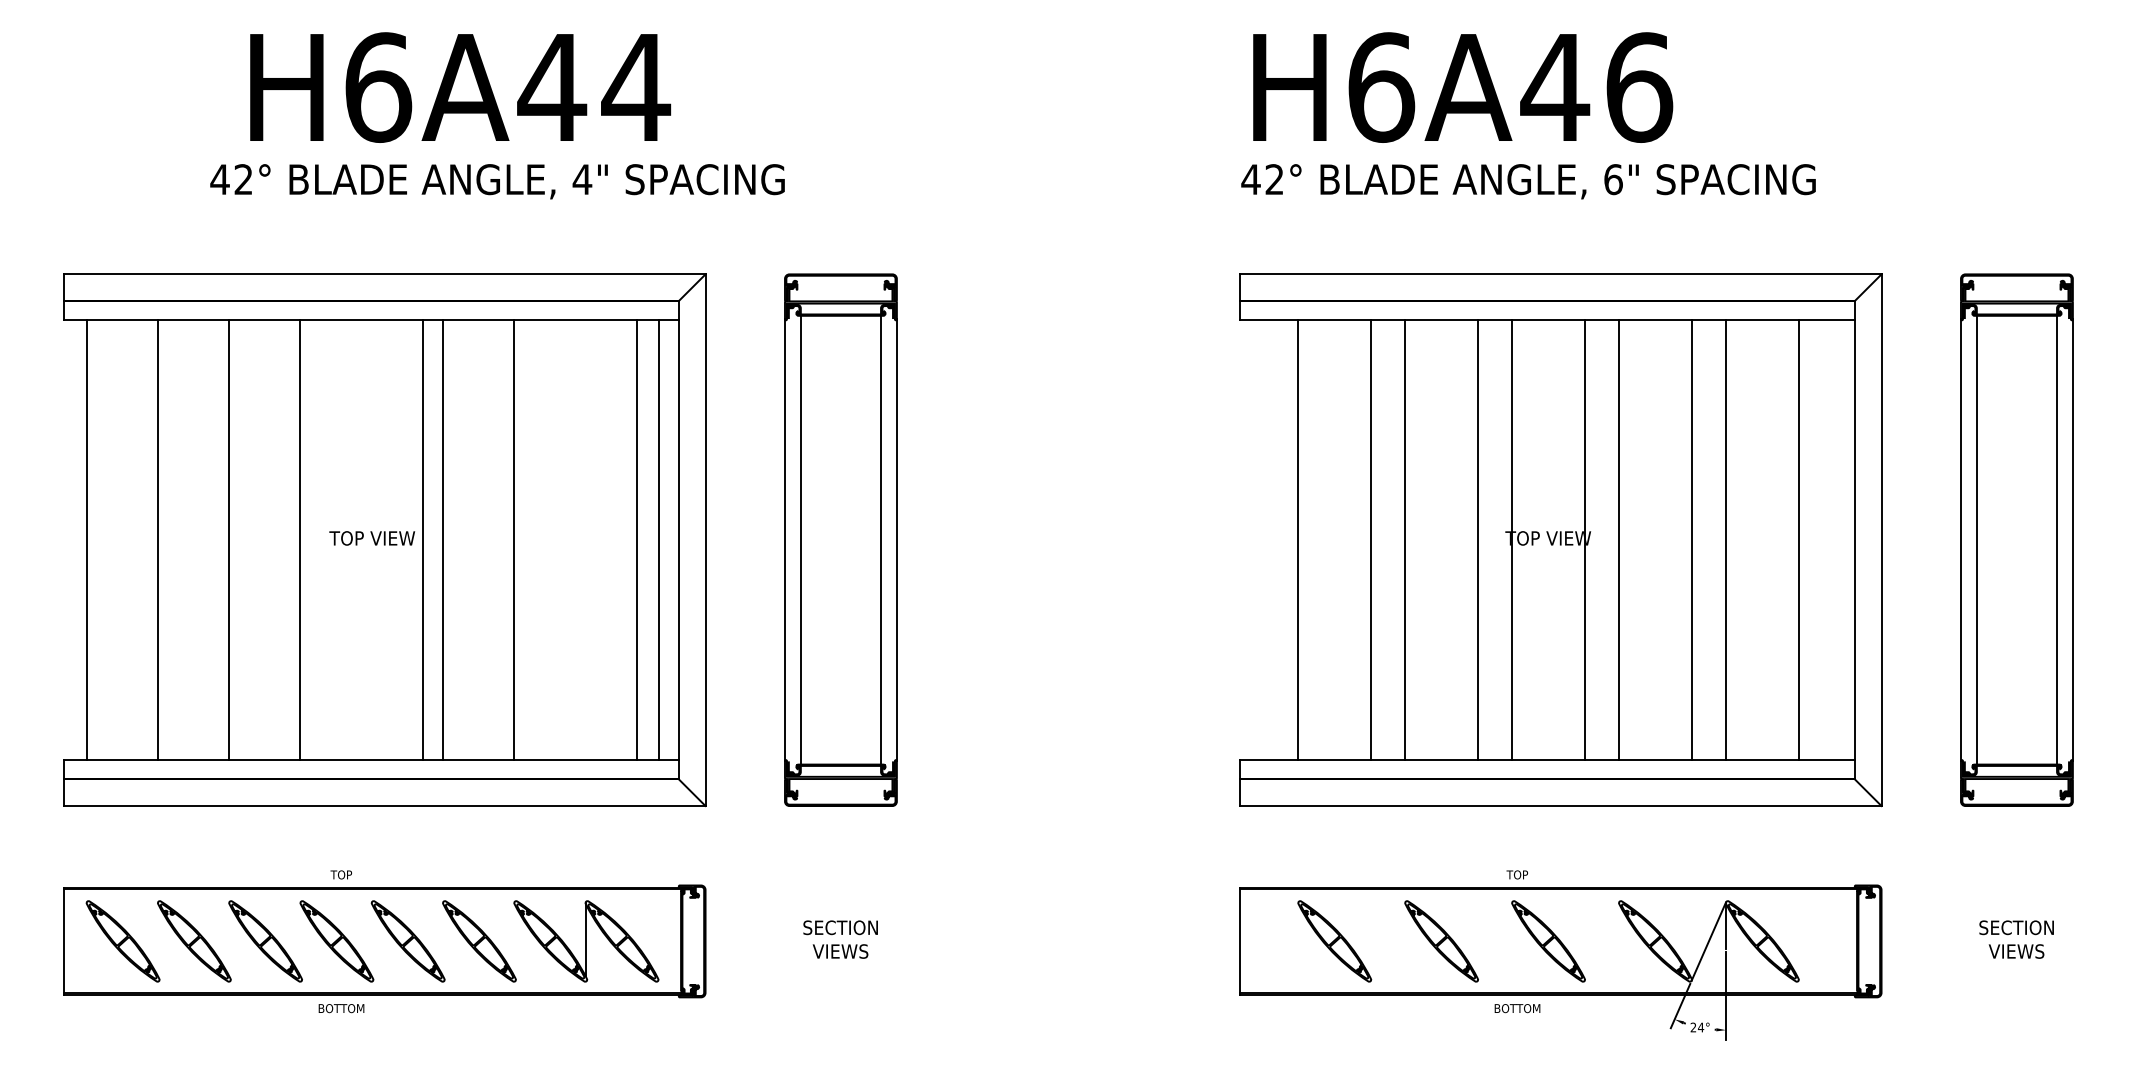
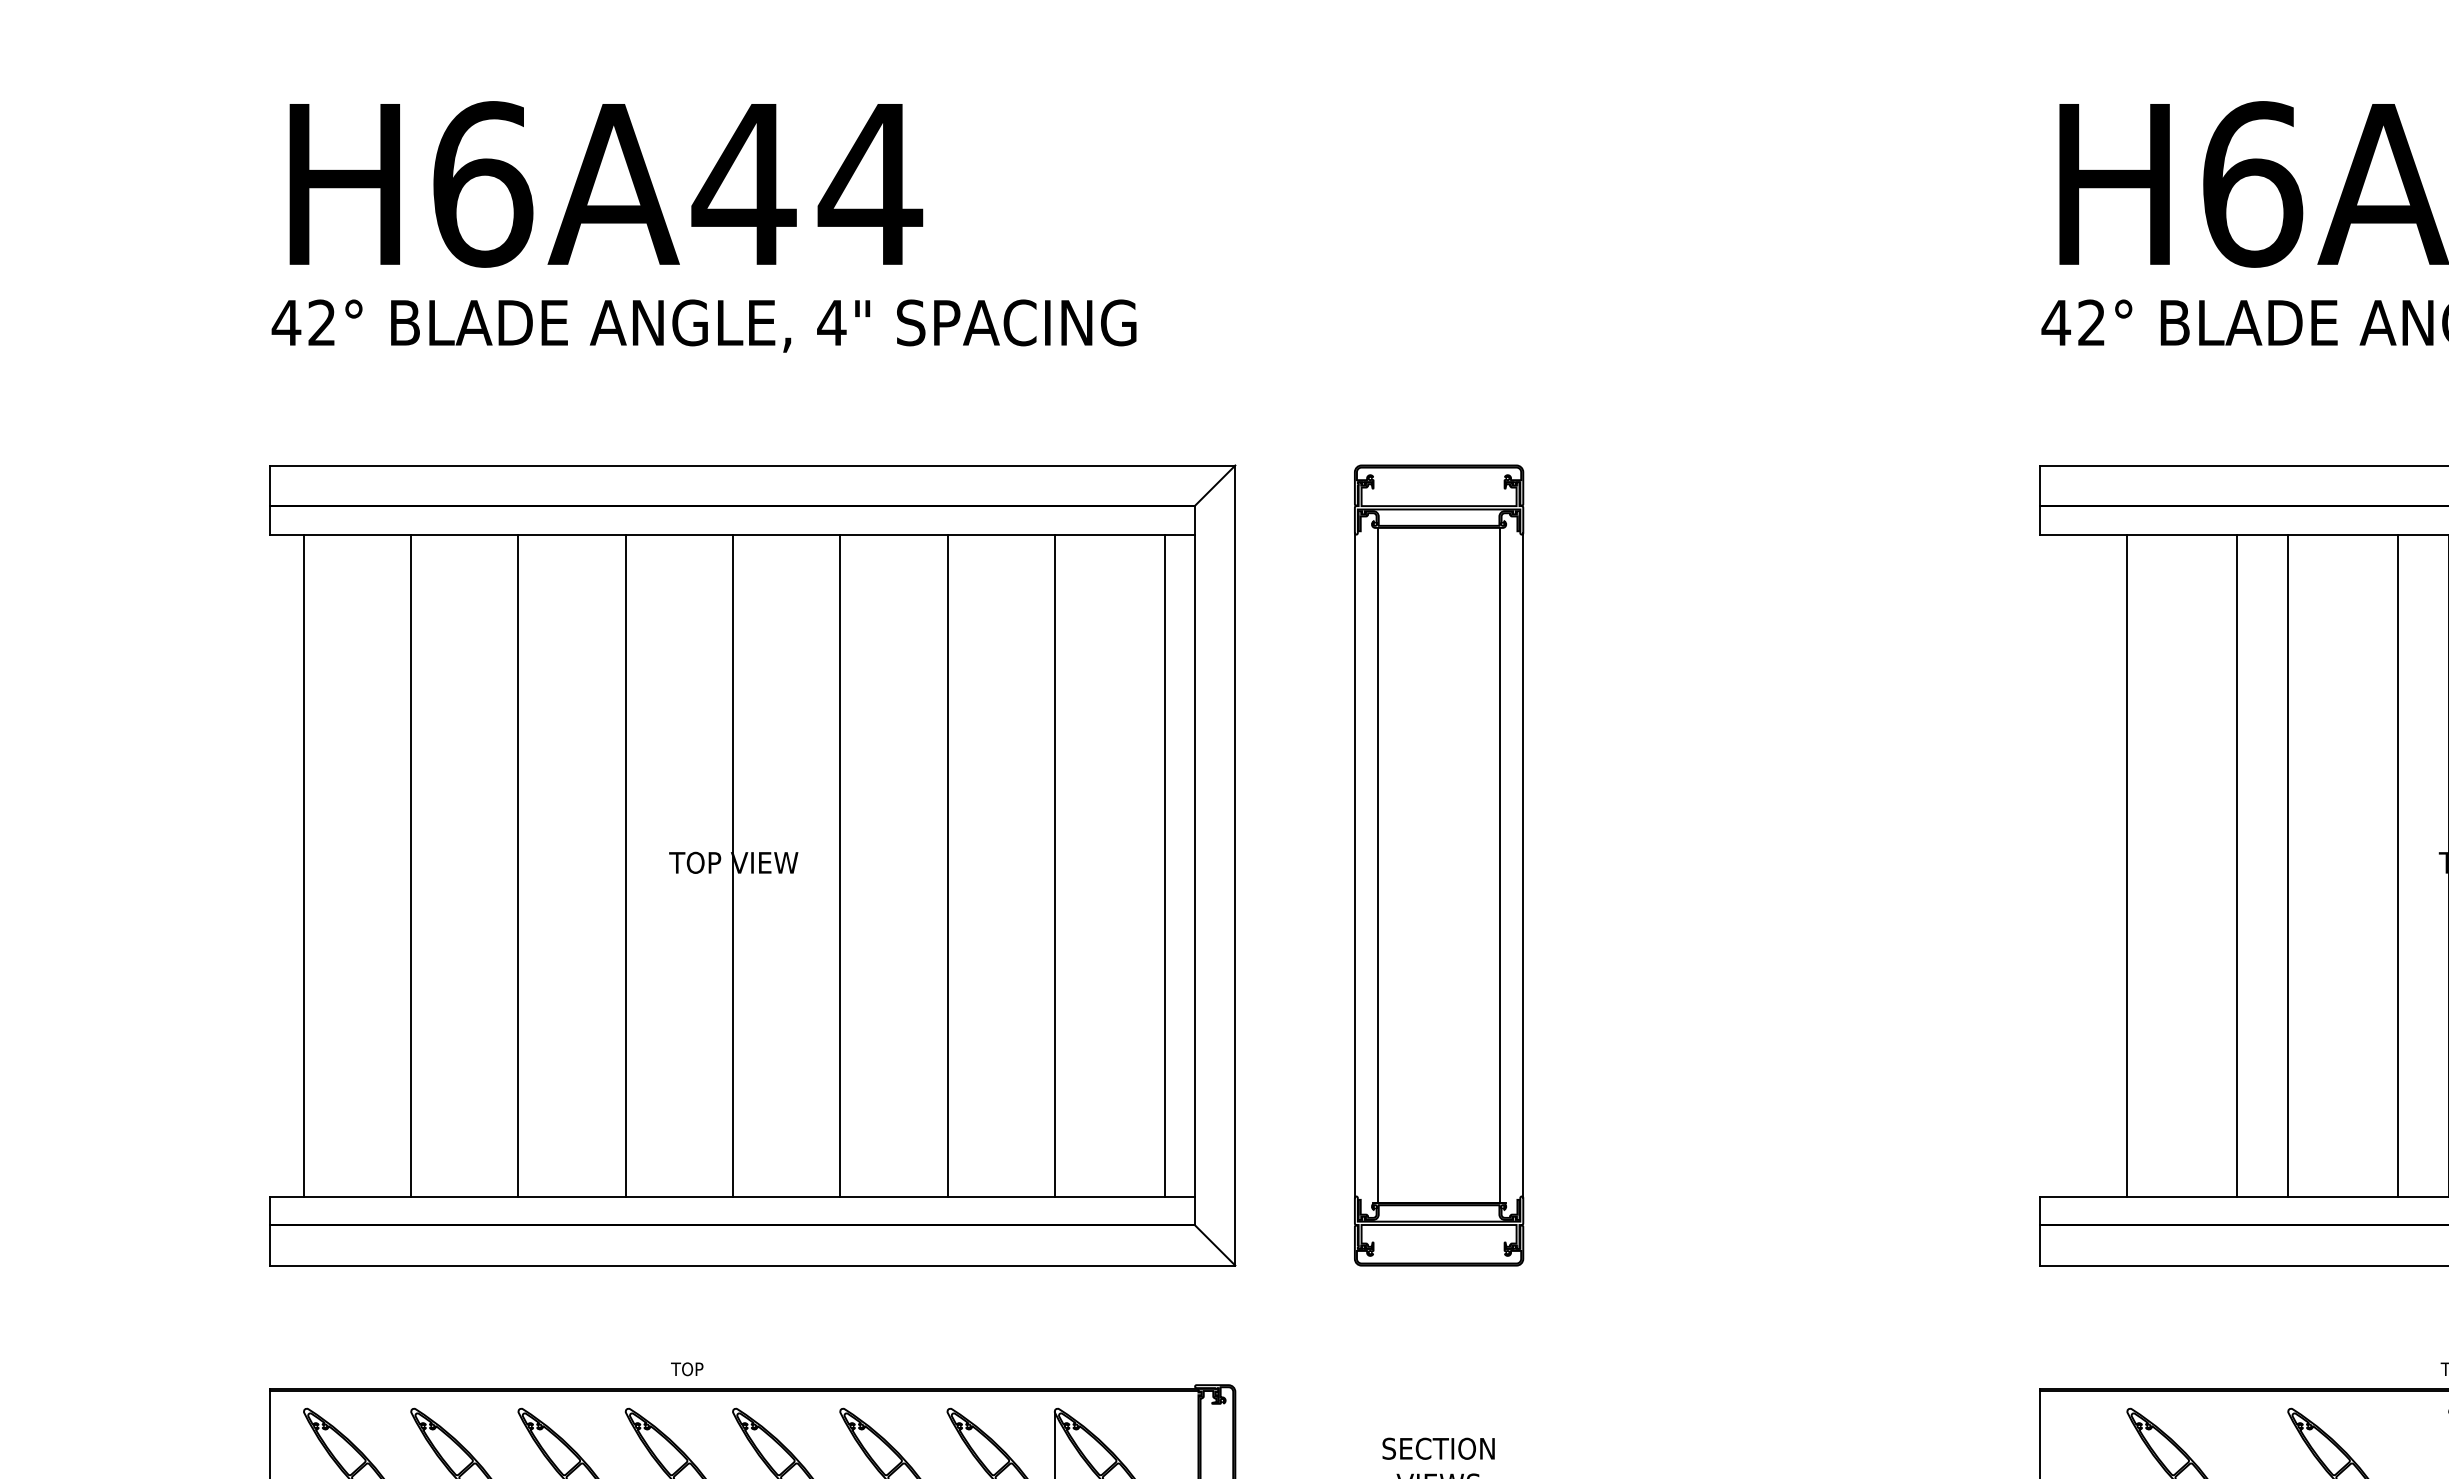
text: (460, 87) -> (606, 184), moved
text: (497, 181) -> (704, 325), moved
line: (422, 540) -> (732, 866), moved
line: (636, 540) -> (1054, 866), moved

